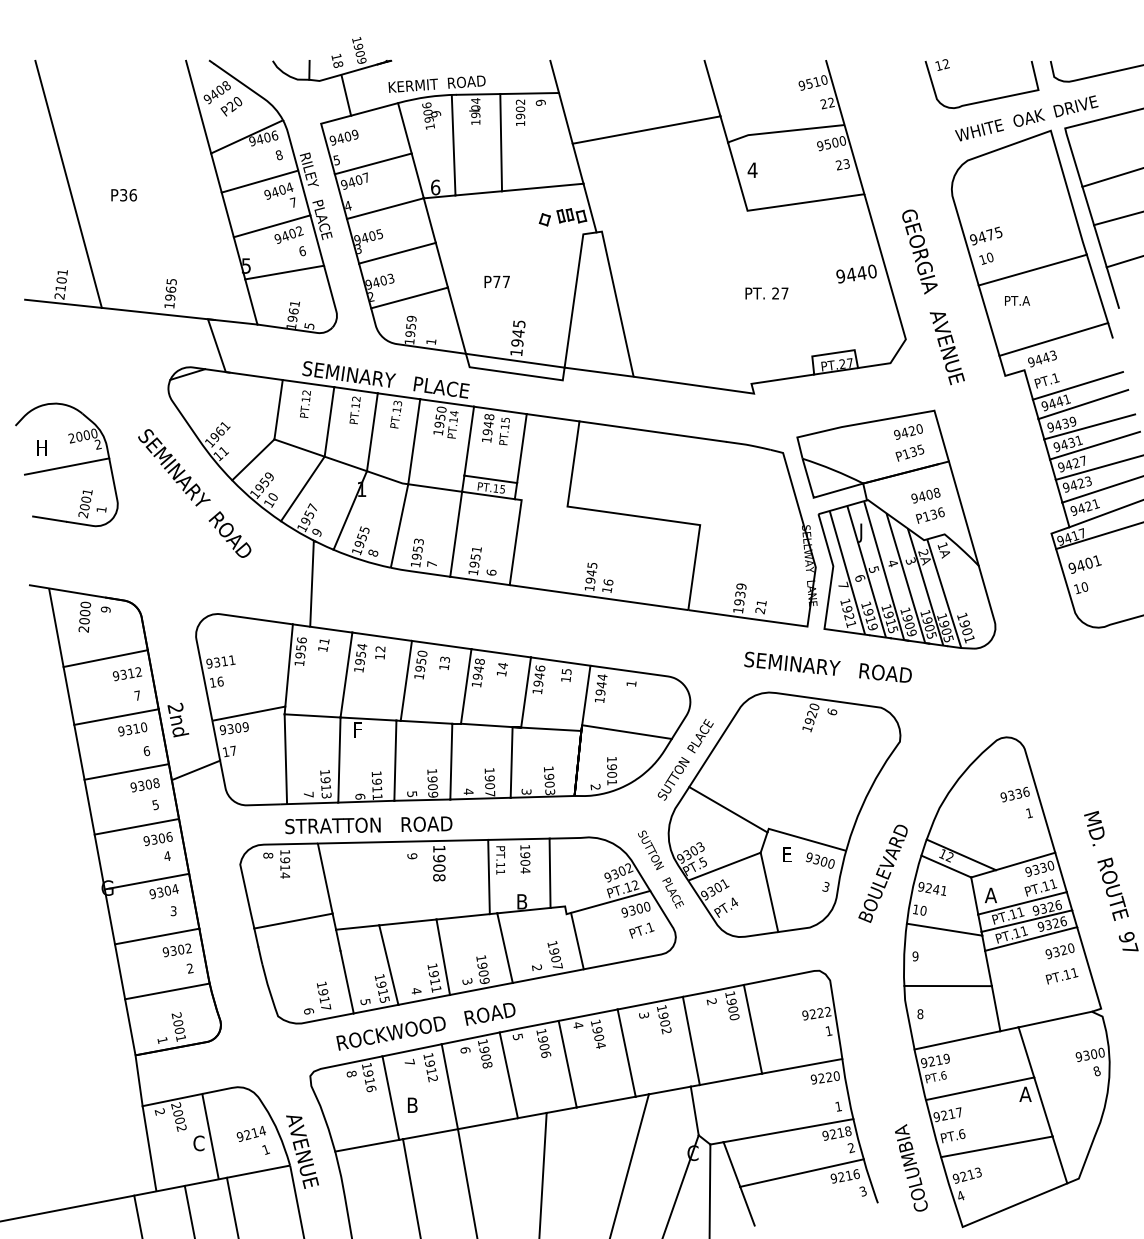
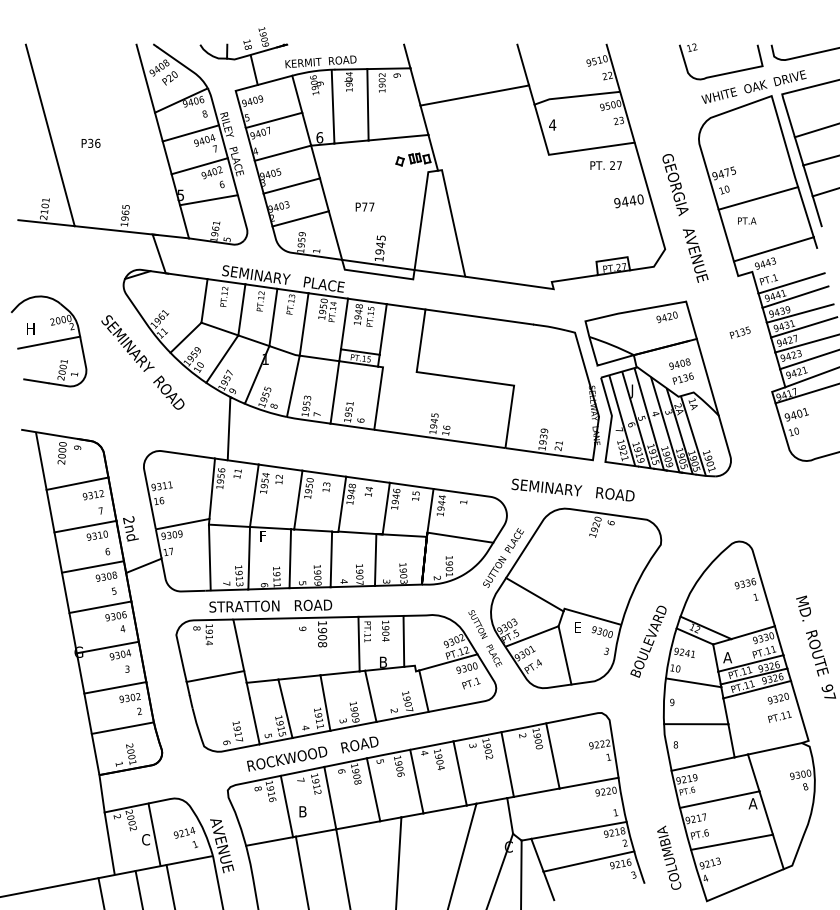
text: (766, 293) -> (605, 165), moved
text: (908, 452) -> (739, 332), moved
text: (827, 666) -> (572, 489), moved

